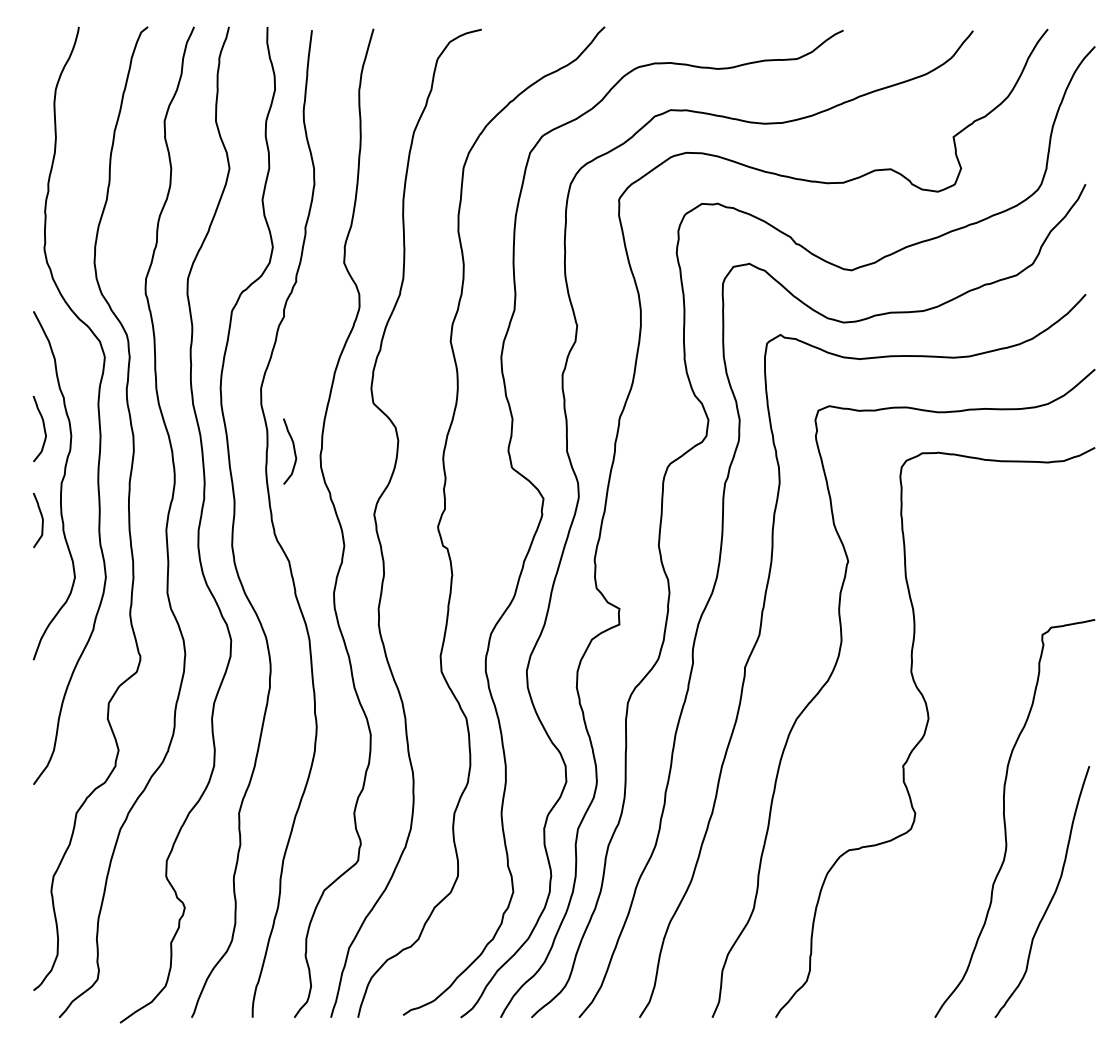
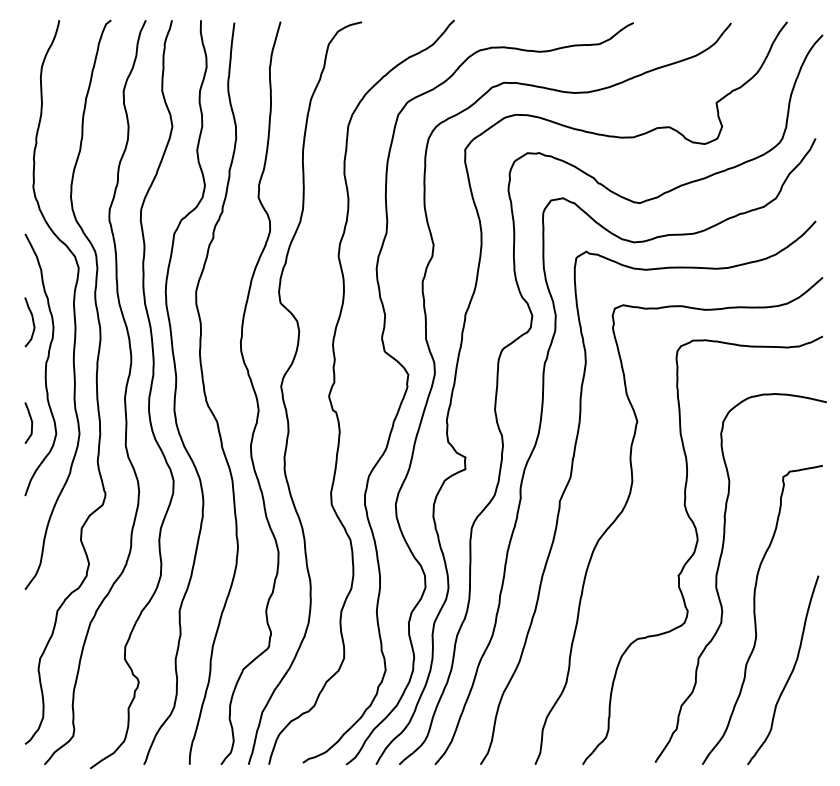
curve: (293, 451) -> (220, 339), removed
curve: (40, 517) -> (30, 420), moved
curve: (956, 761) -> (718, 572), added

